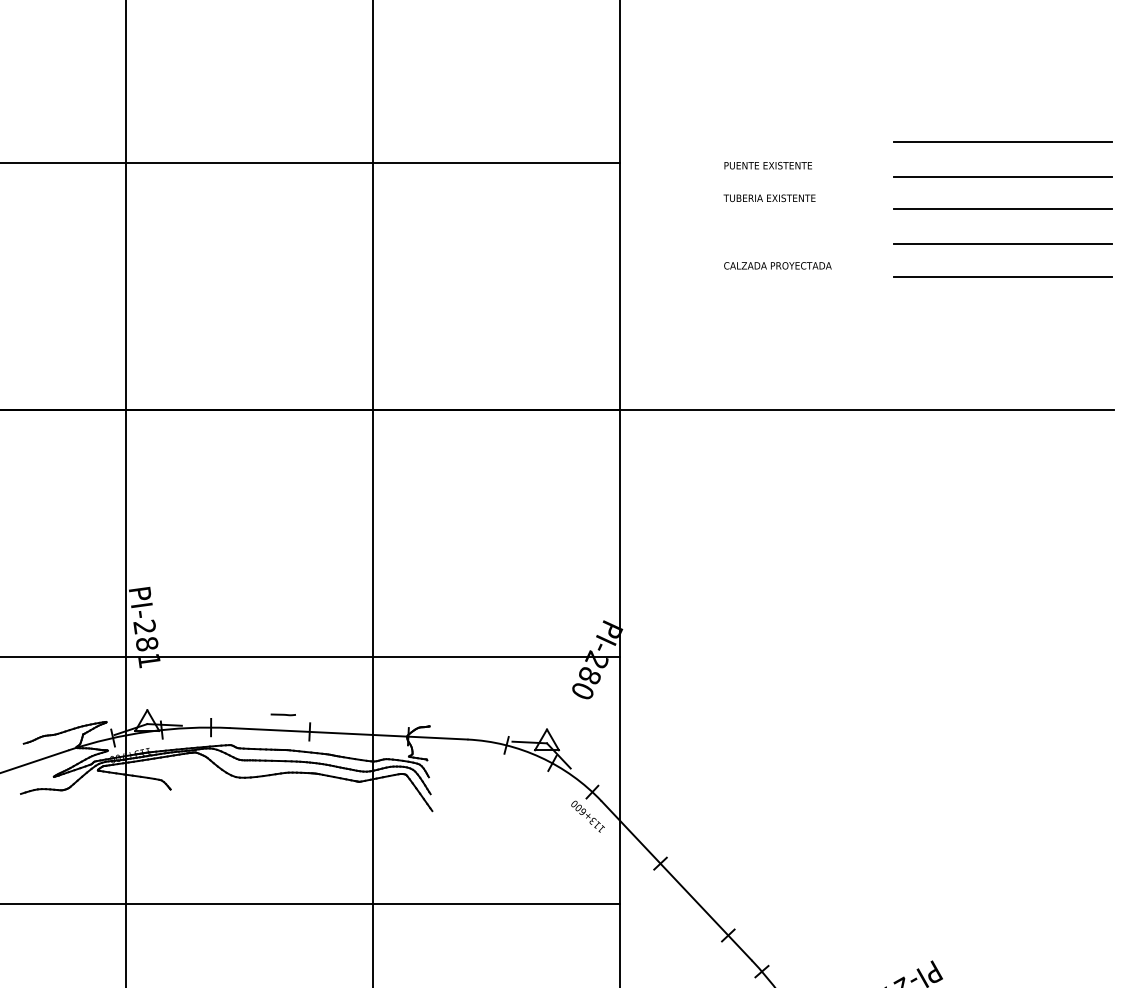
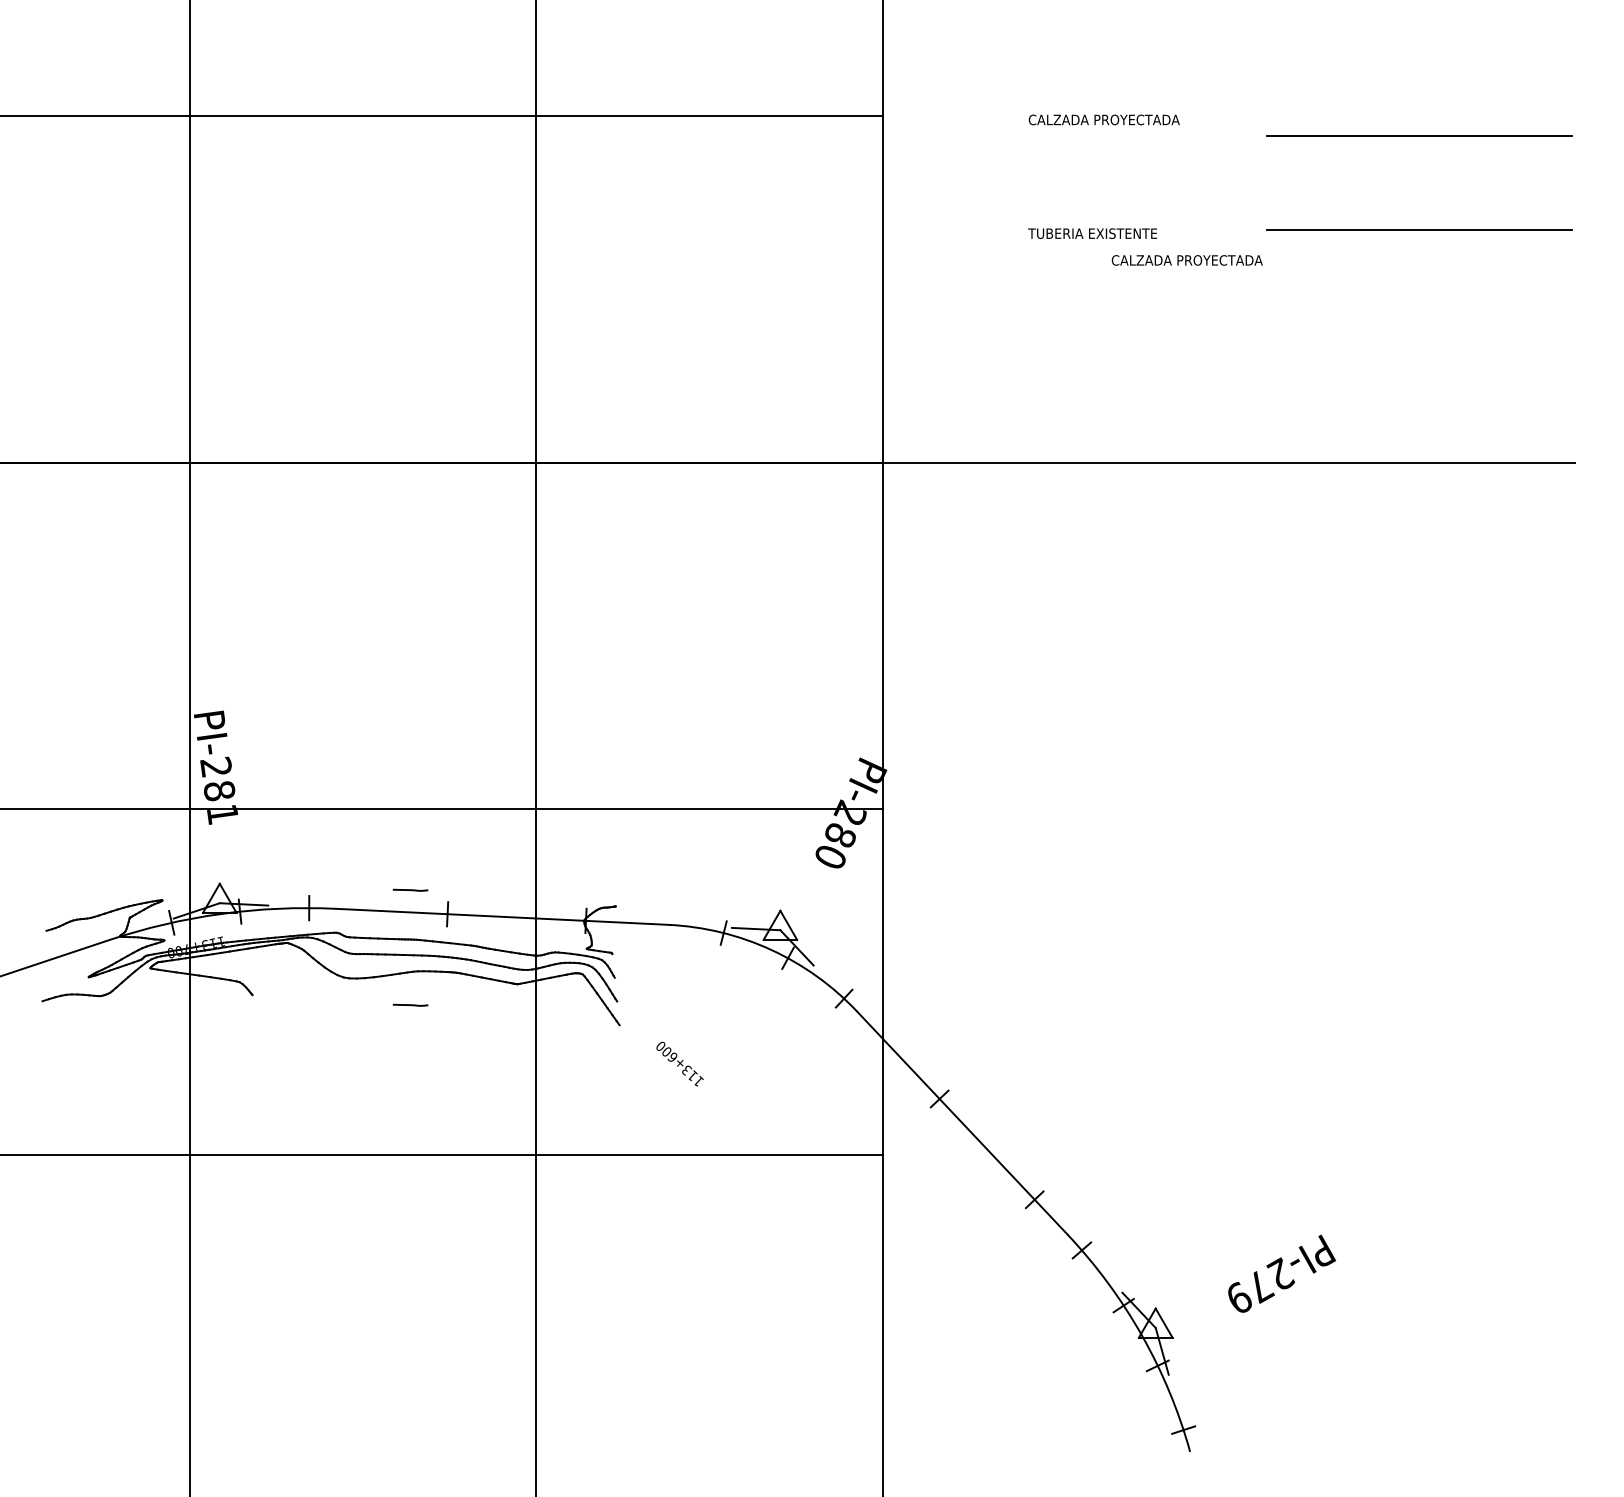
line: (1002, 141) -> (1419, 86), removed
text: (777, 165) -> (1103, 119), PUENTE EXISTENTE -> CALZADA PROYECTADA
text: (769, 198) -> (1092, 233), moved
line: (1002, 209) -> (1419, 181), removed
text: (777, 265) -> (1186, 260), moved
line: (1002, 277) -> (1419, 276), removed
line: (283, 796) -> (410, 1004), added
text: (587, 816) -> (679, 1063), moved

